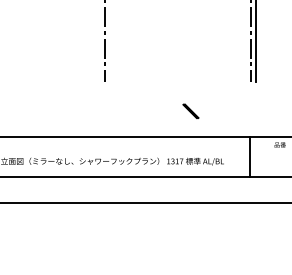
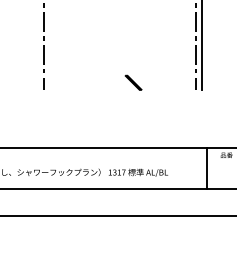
line: (190, 110) -> (133, 81), moved
line: (249, 156) -> (206, 167), moved

